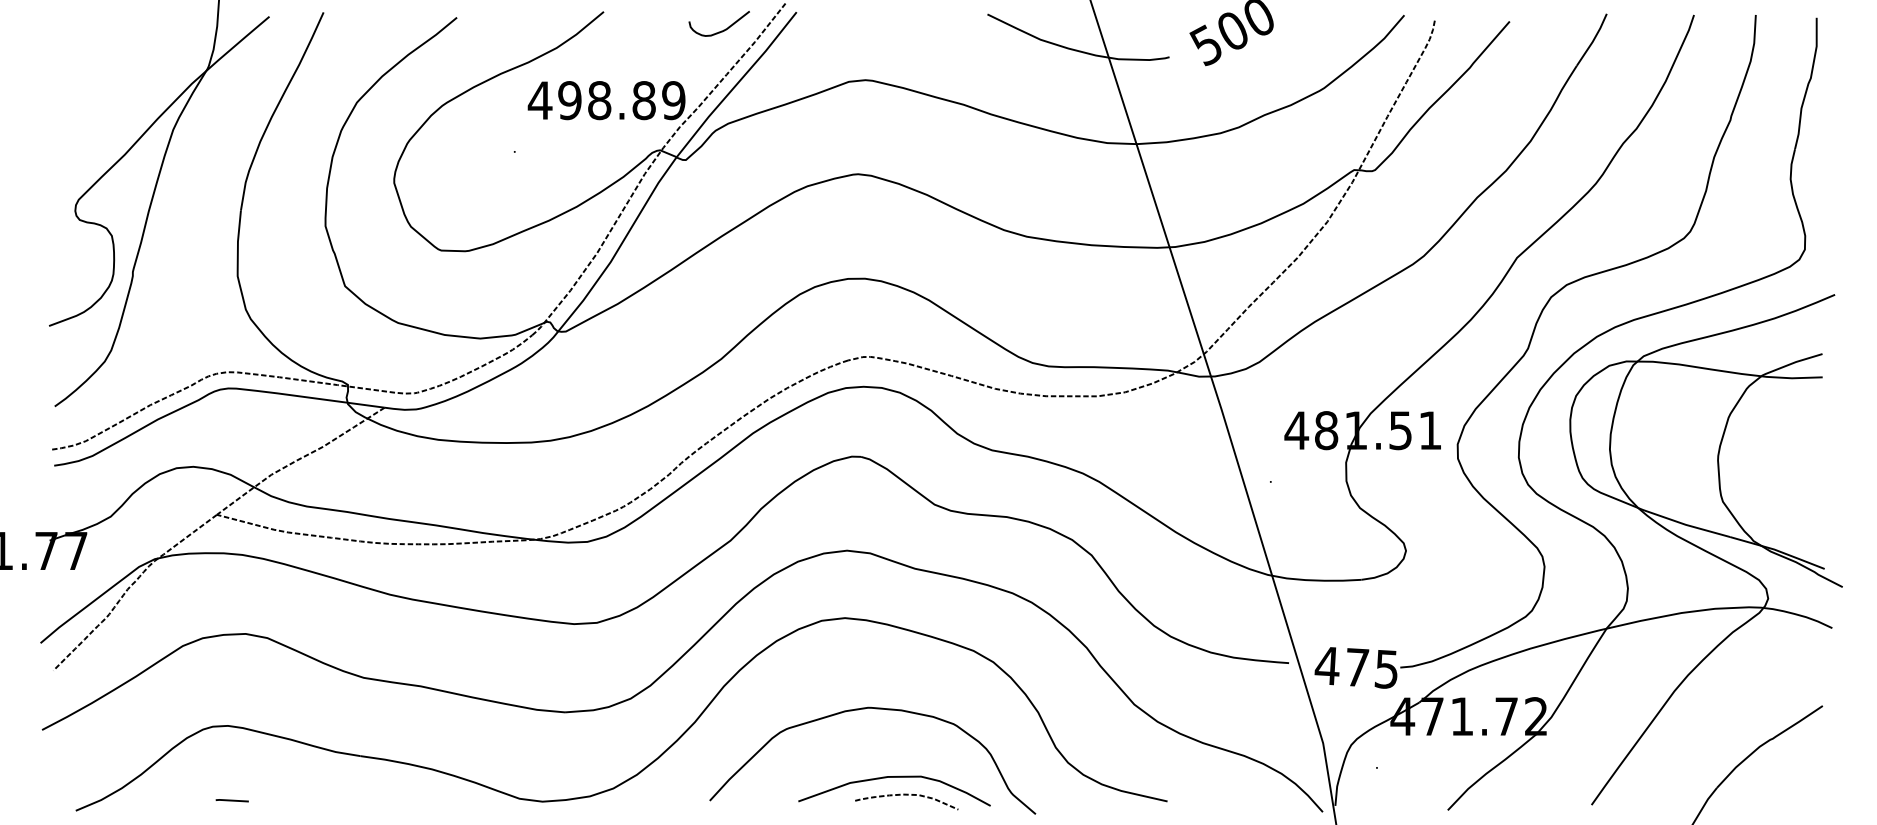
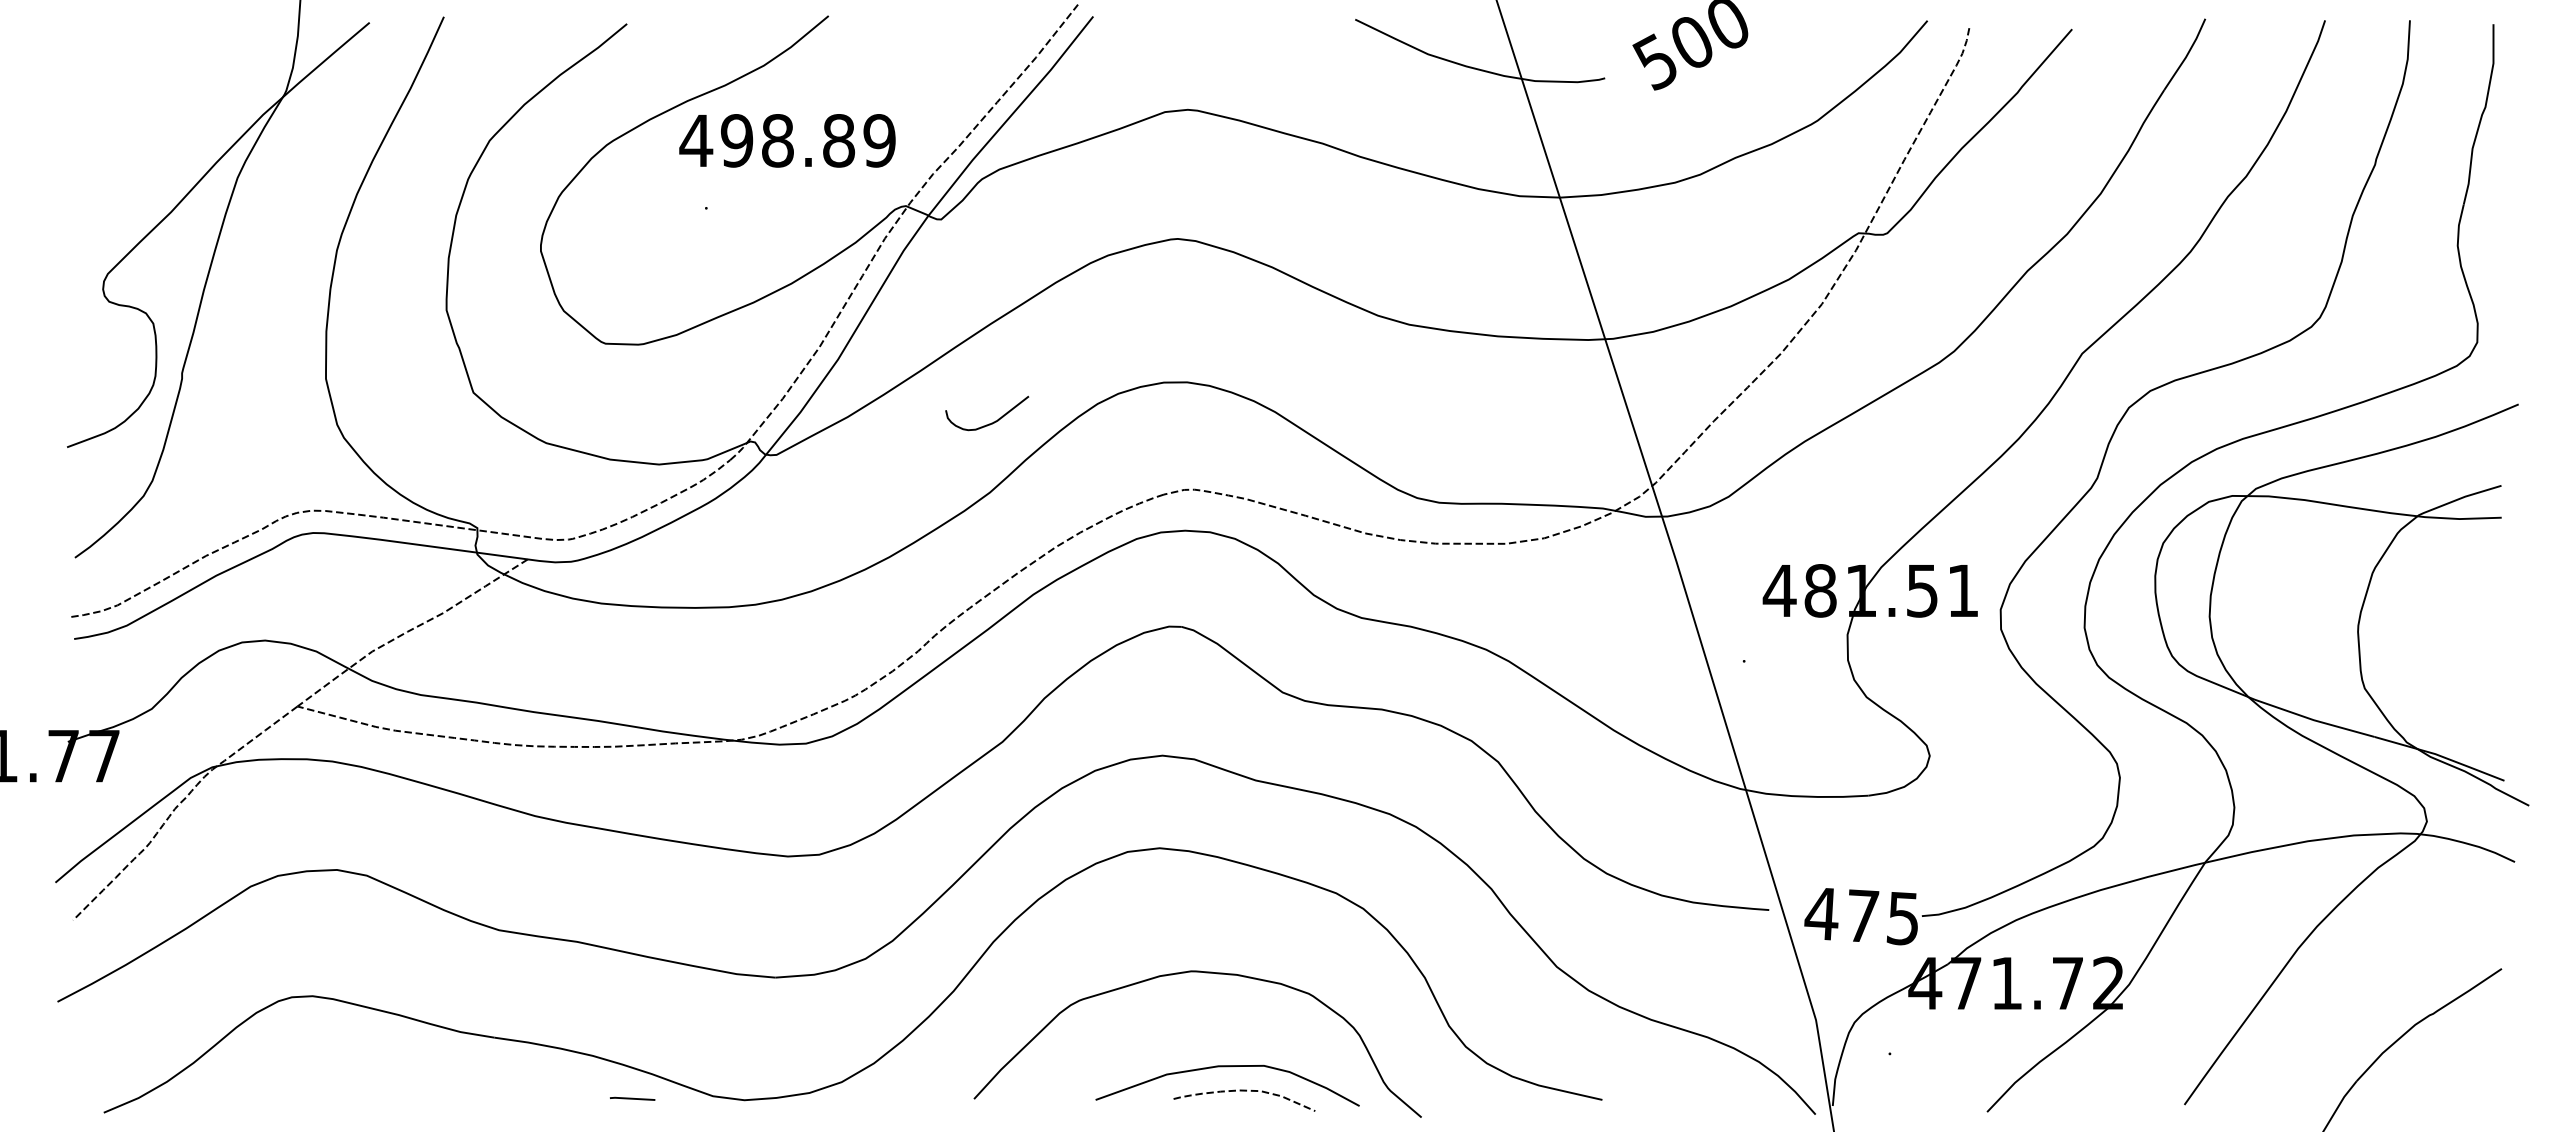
curve: (722, 30) -> (991, 422), moved
text: (606, 100) -> (787, 140), moved
line: (232, 800) -> (632, 1098), moved

